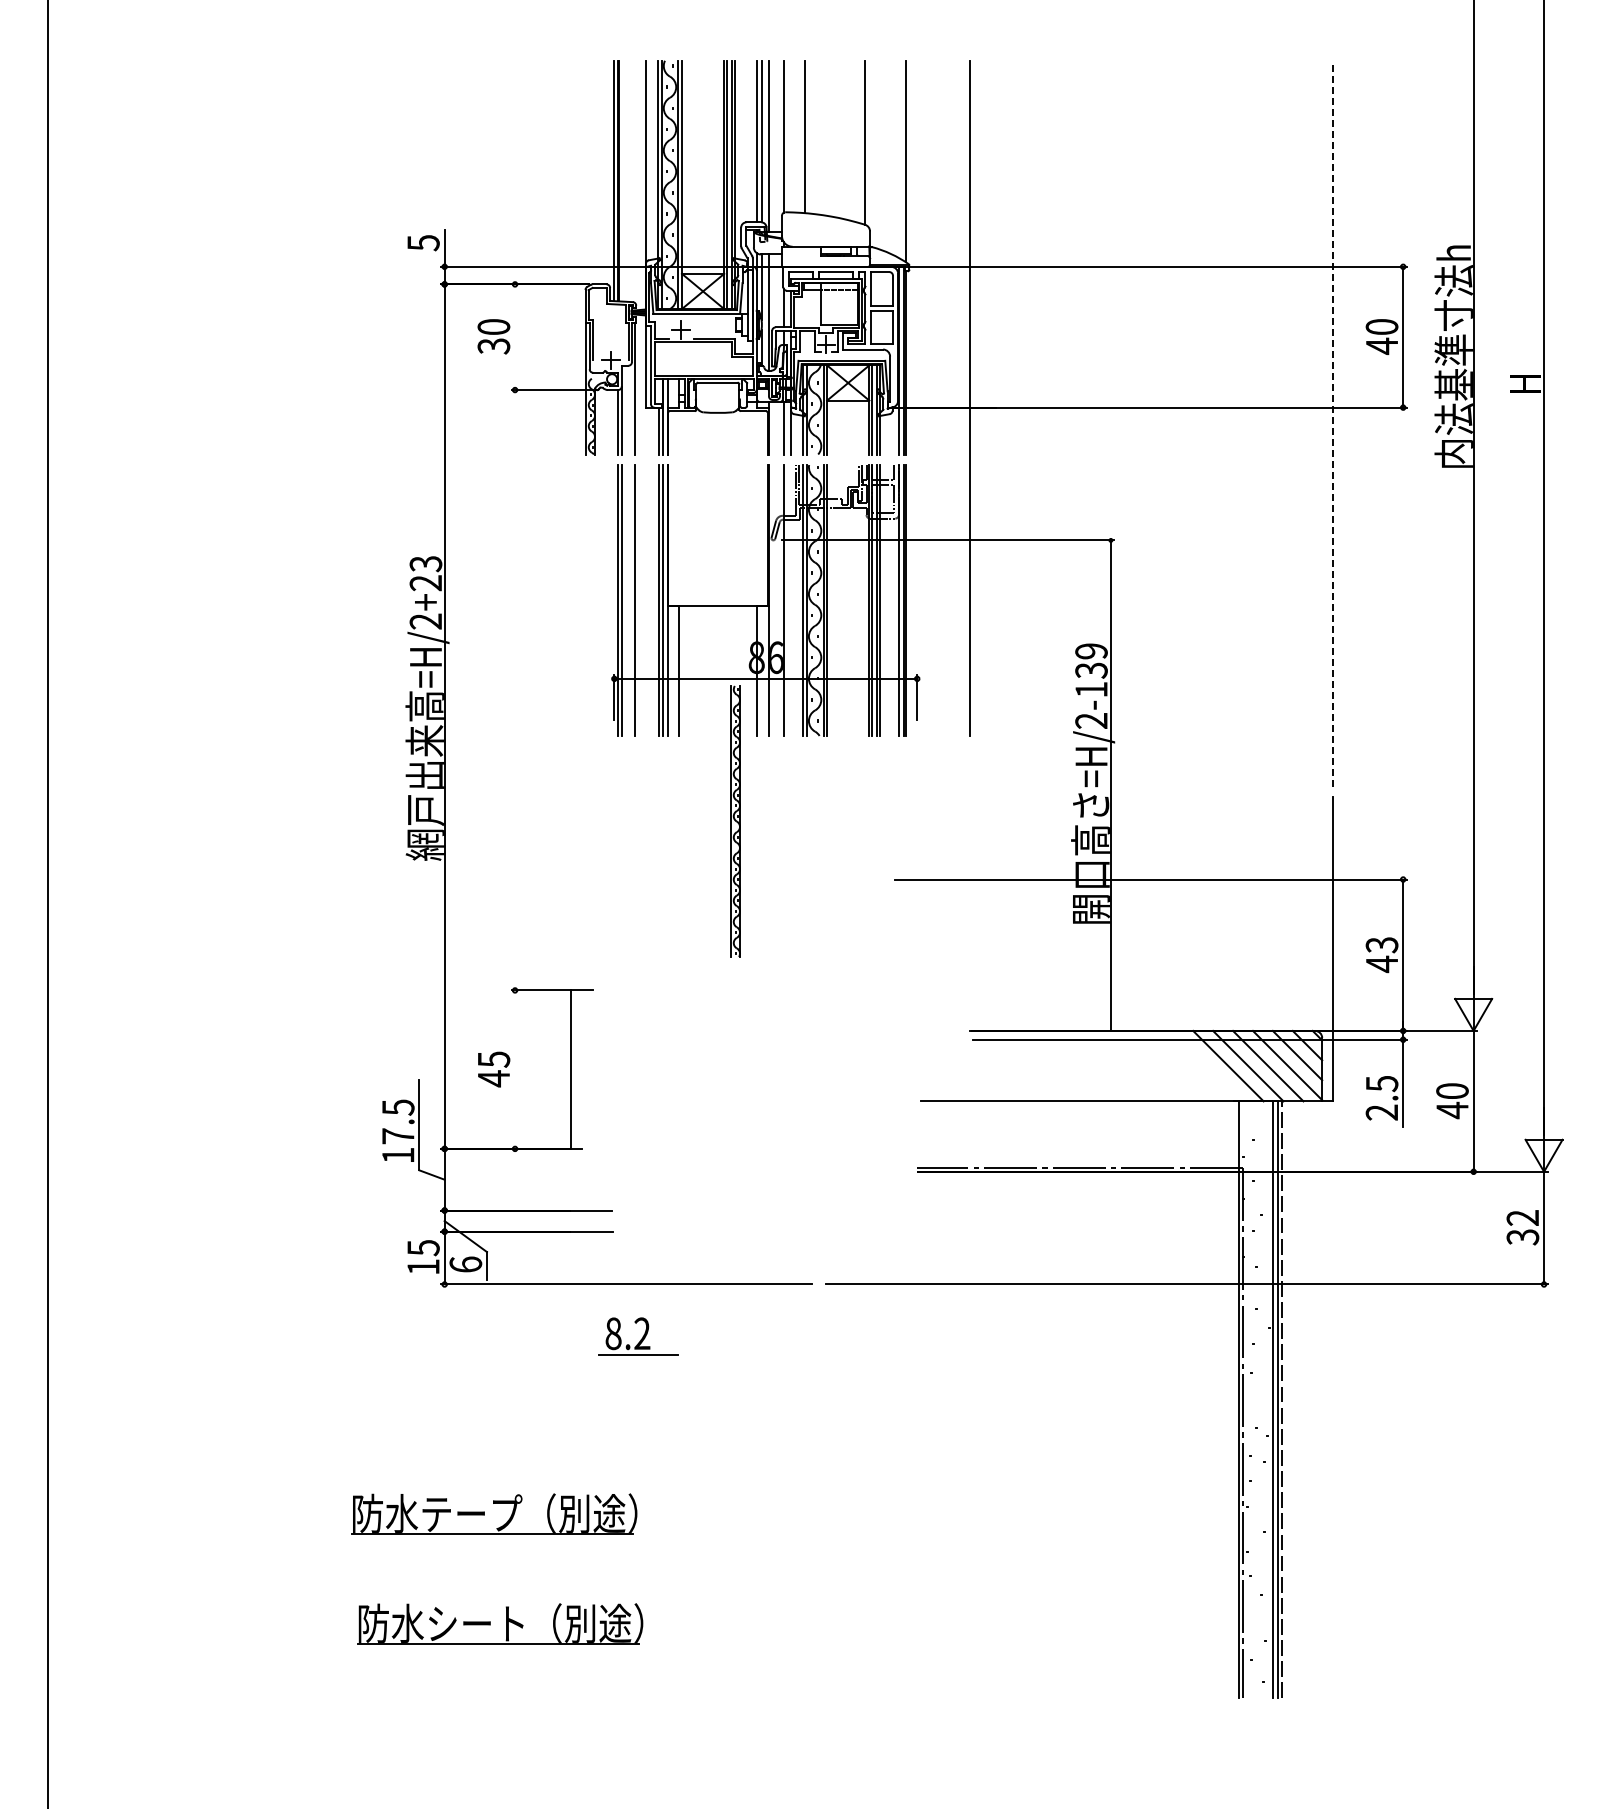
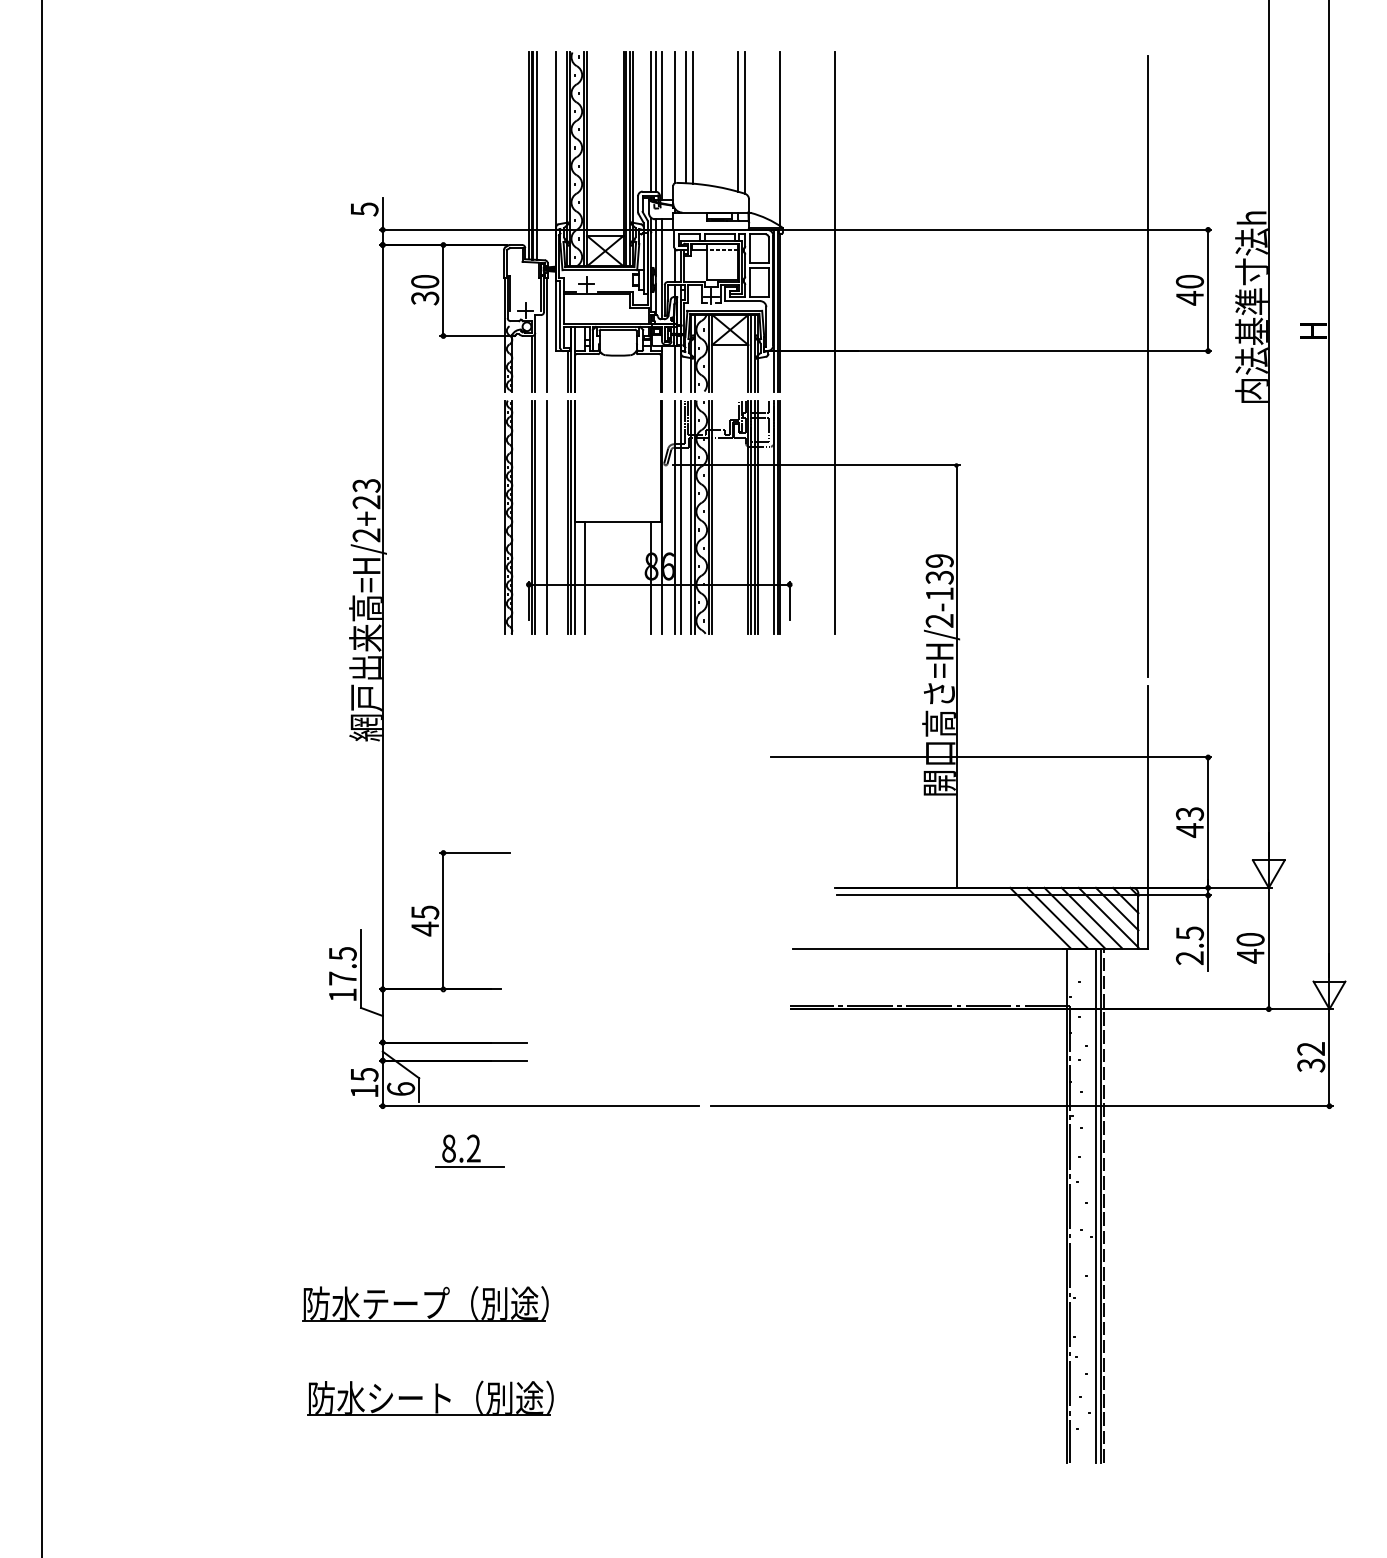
line: (796, 136) -> (685, 117), added
line: (857, 141) -> (738, 121), added
line: (623, 180) -> (536, 155), added
line: (515, 337) -> (443, 290), added
line: (1332, 424) -> (1147, 365), dashed -> solid
line: (790, 600) -> (680, 517), added
part: (735, 821) -> (508, 517), moved
line: (1208, 1065) -> (1040, 917), added
line: (571, 1069) -> (443, 921), moved
part: (638, 1336) -> (470, 1150), moved

